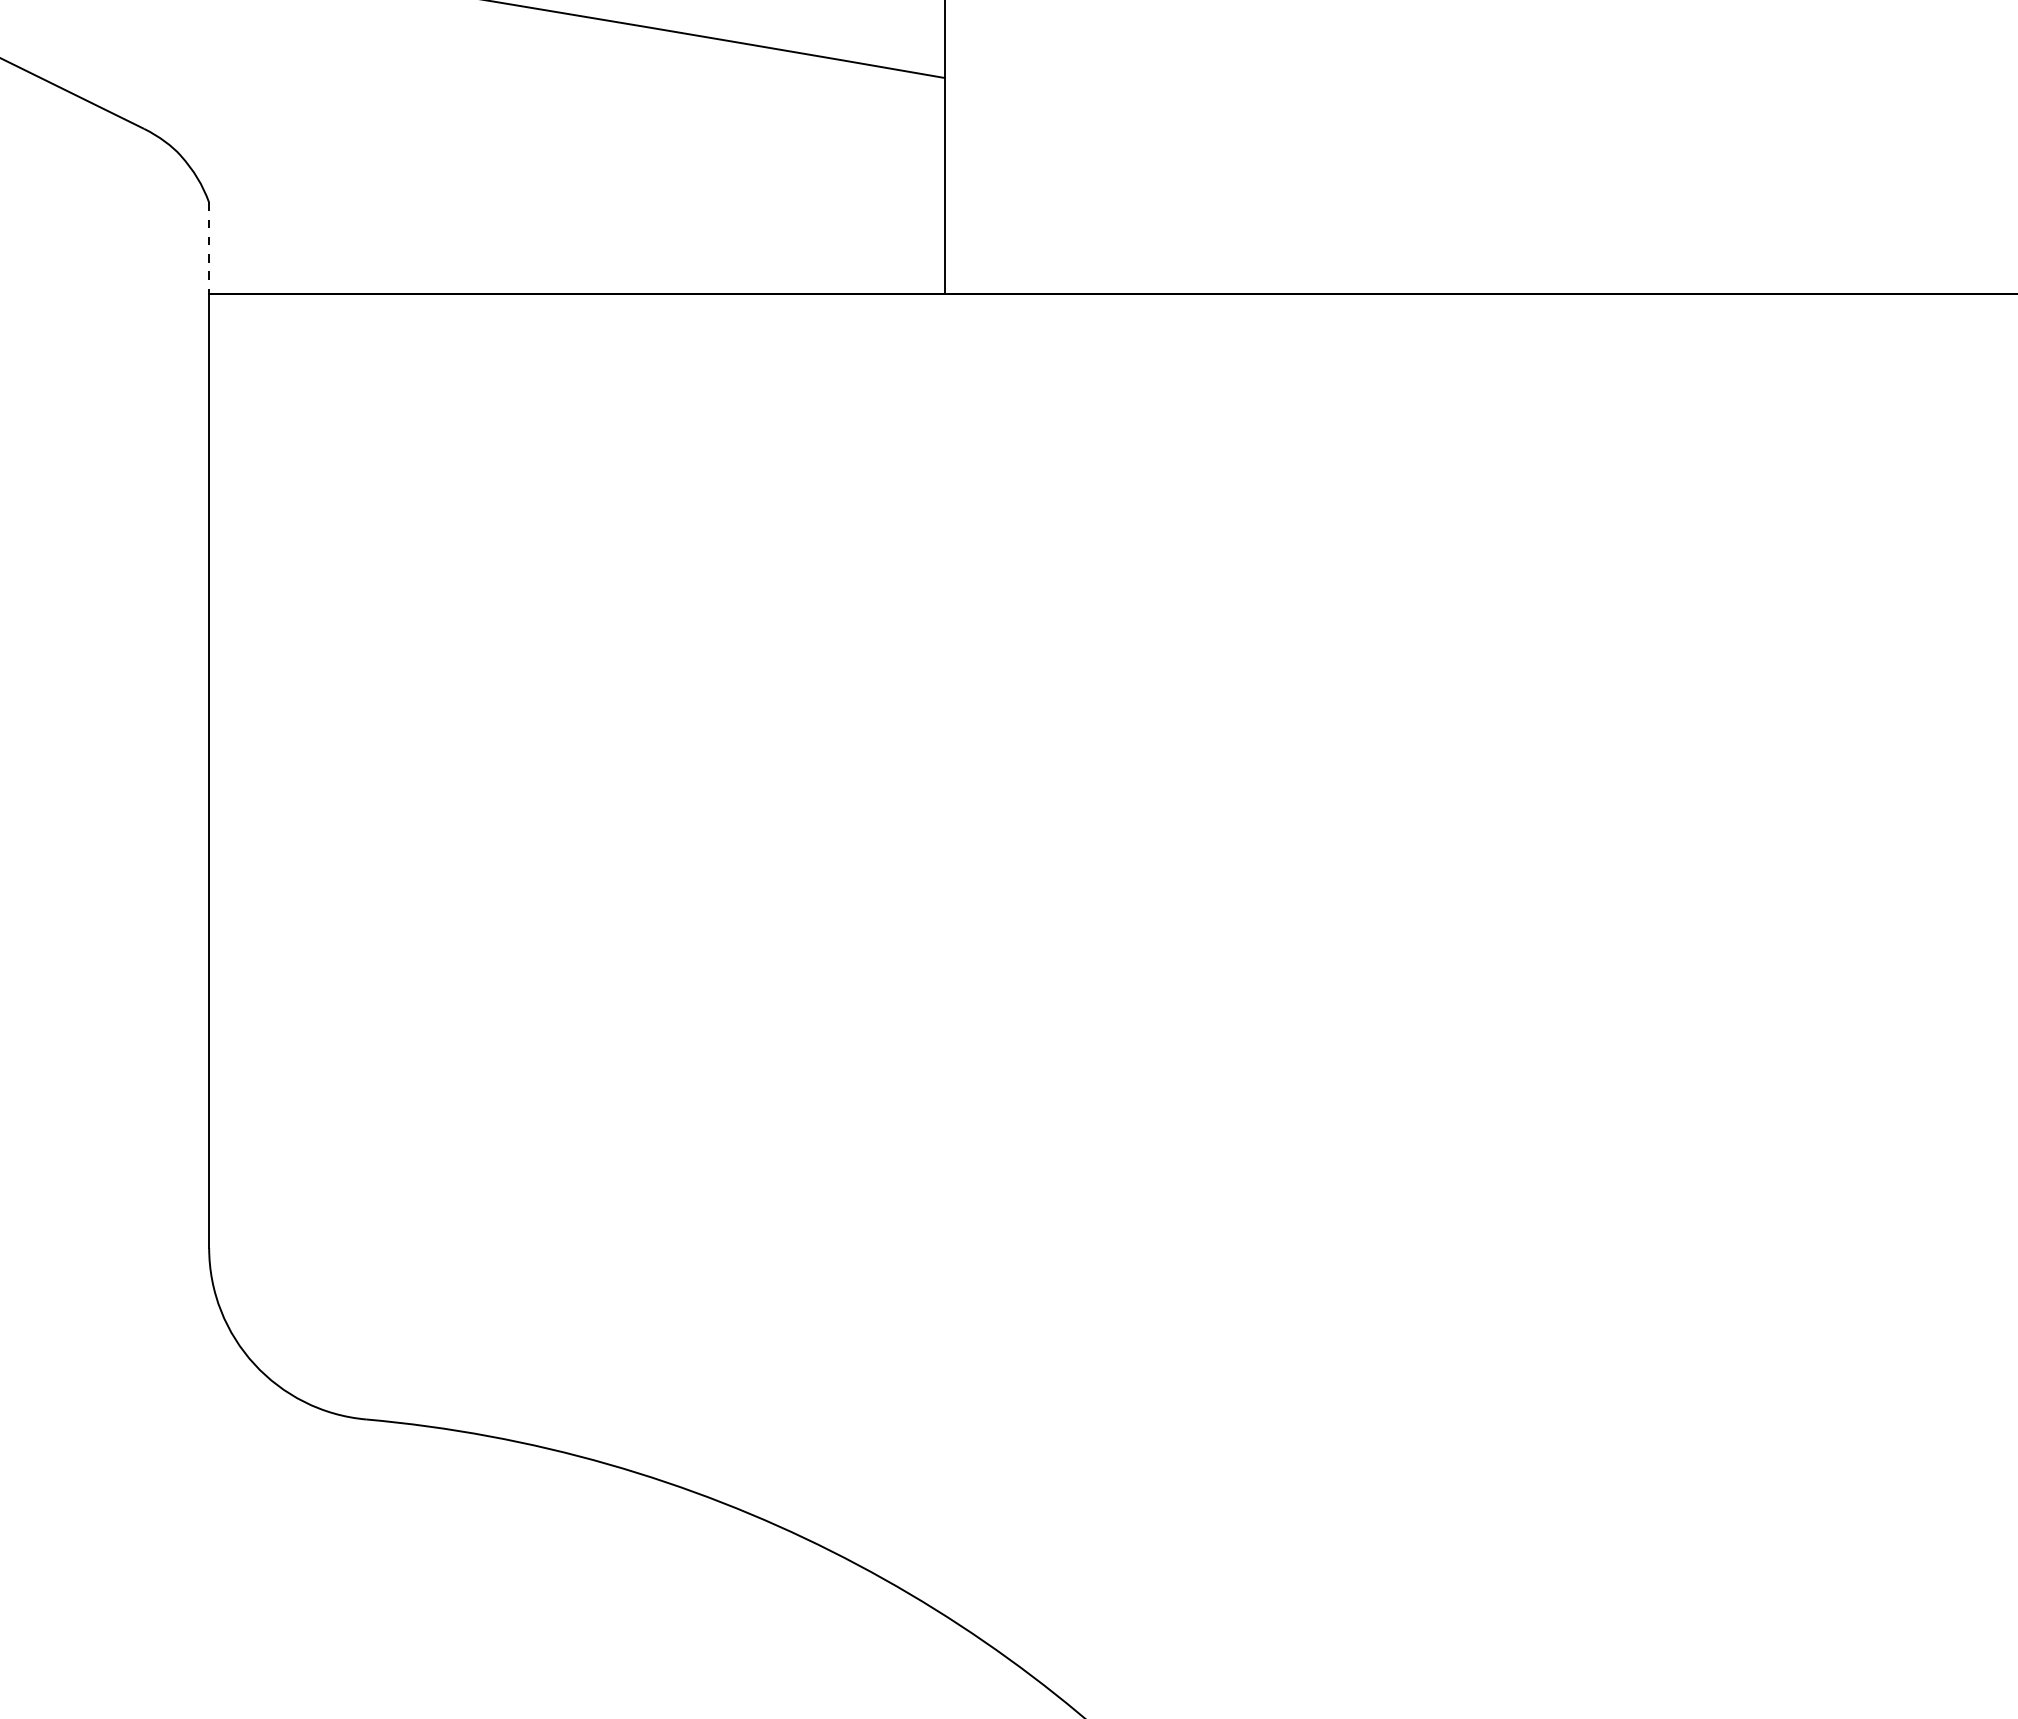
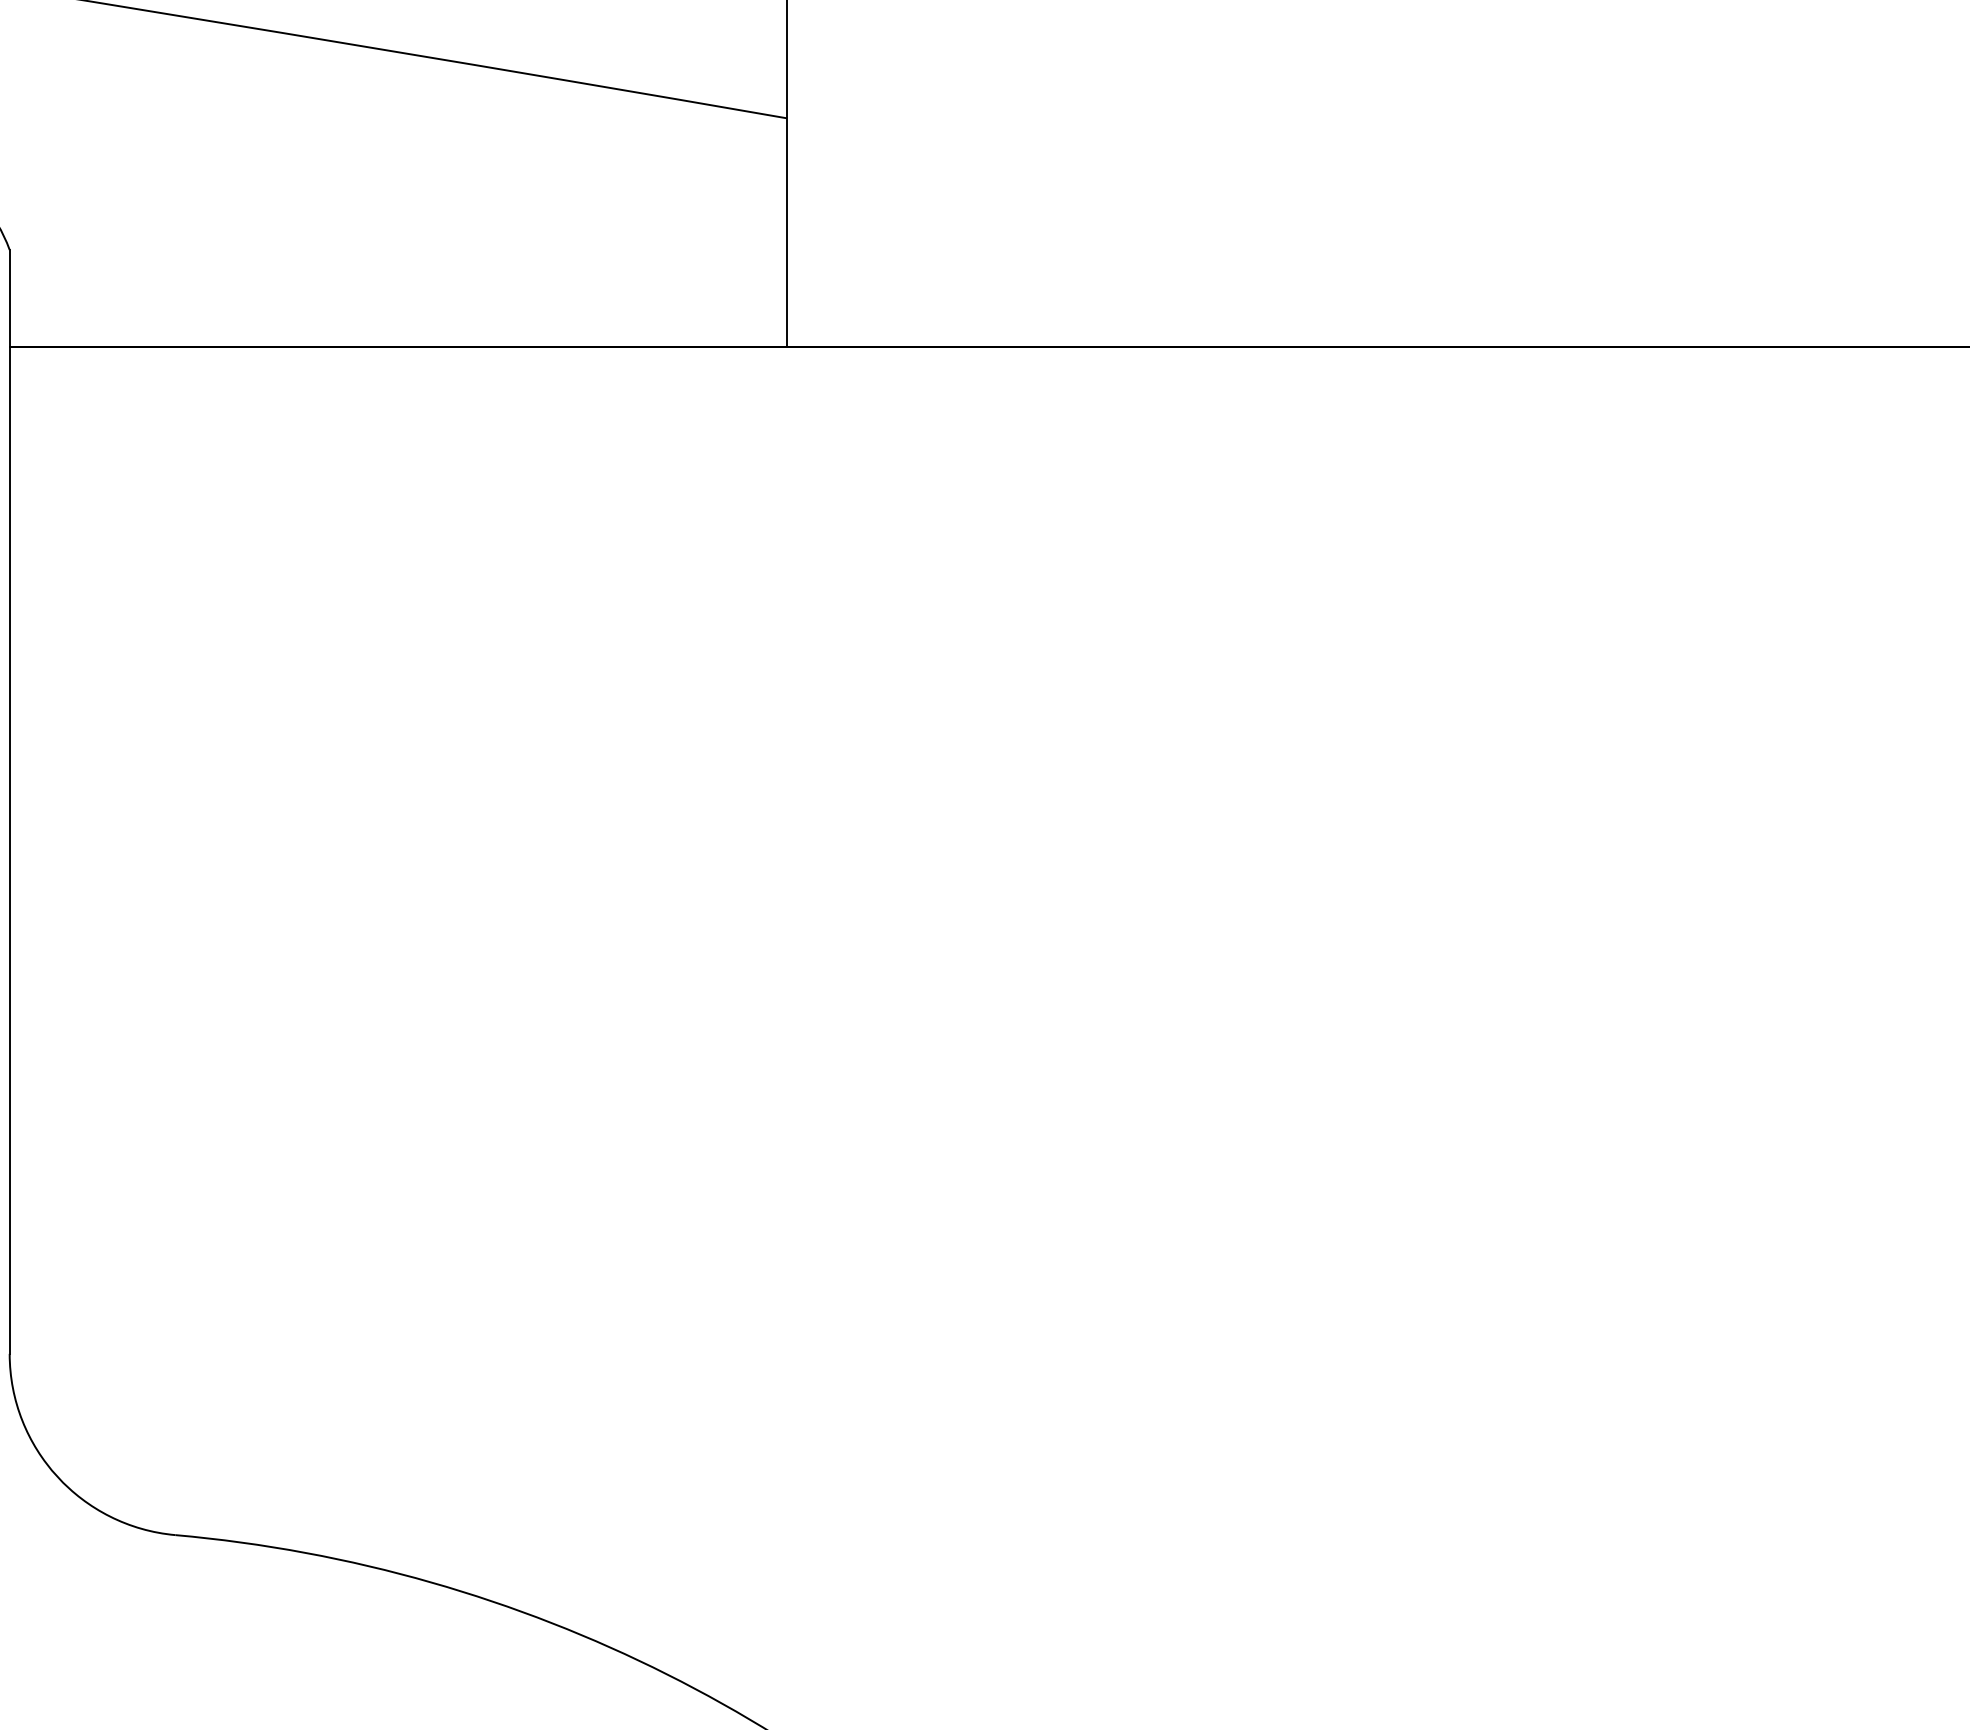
line: (209, 248) -> (10, 298), dashed -> solid

